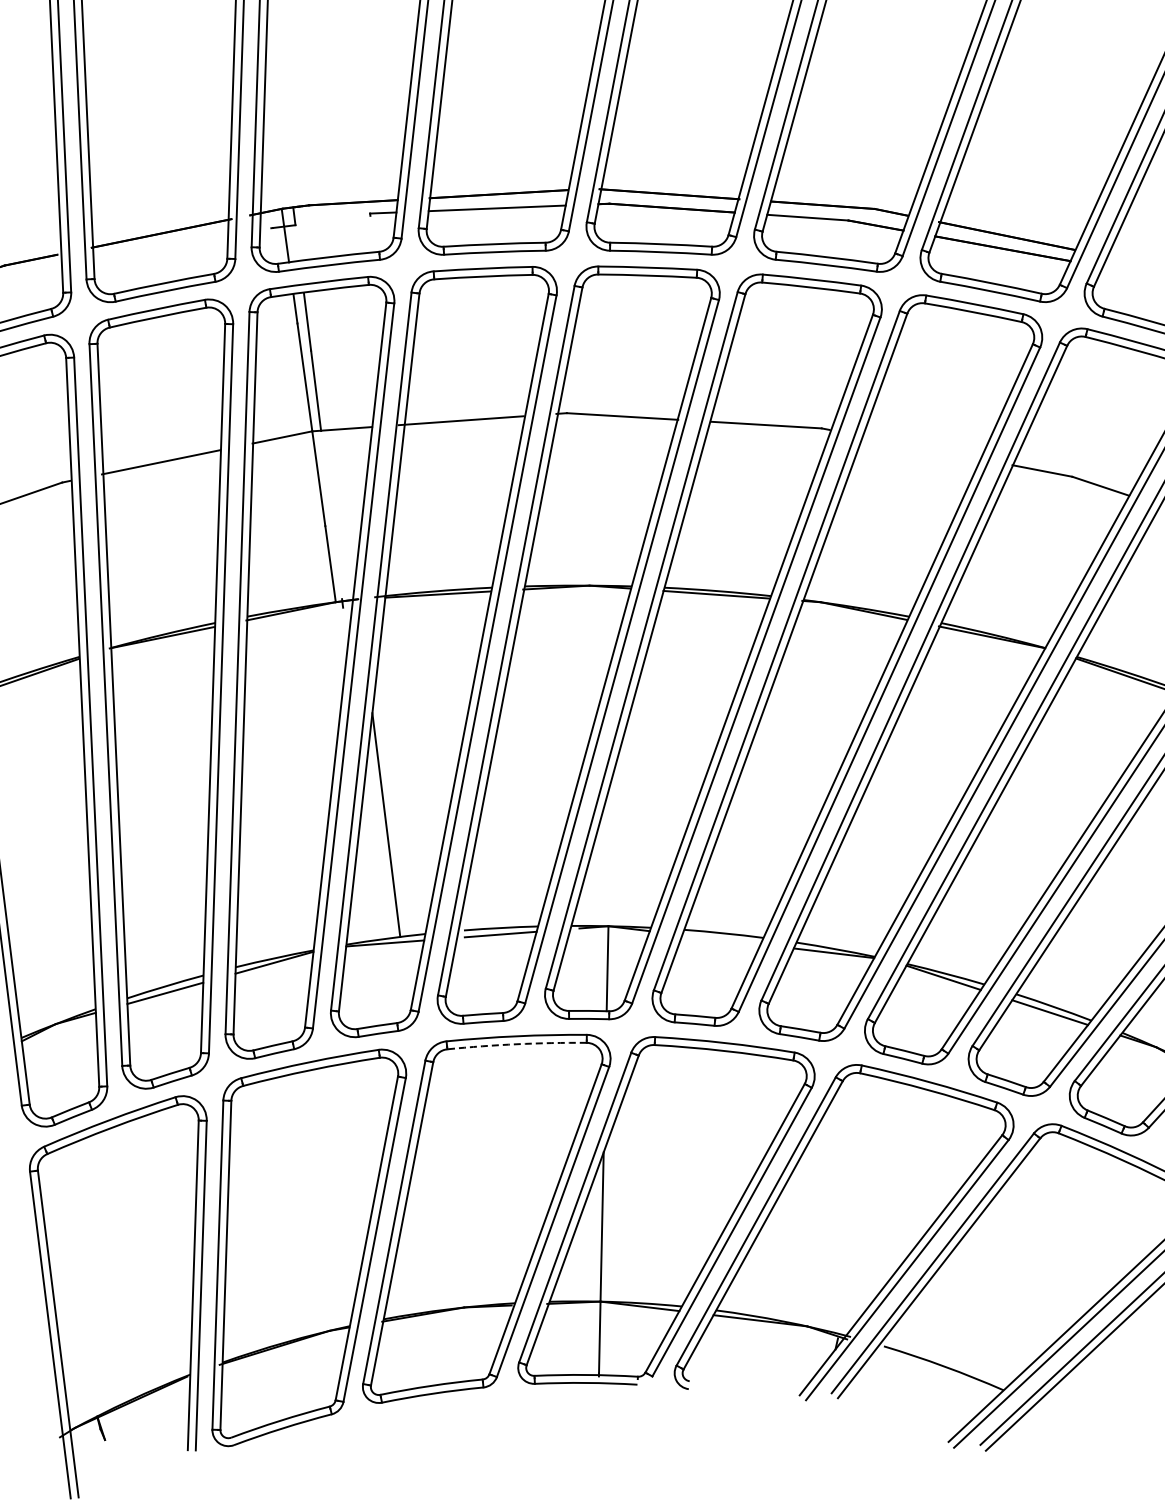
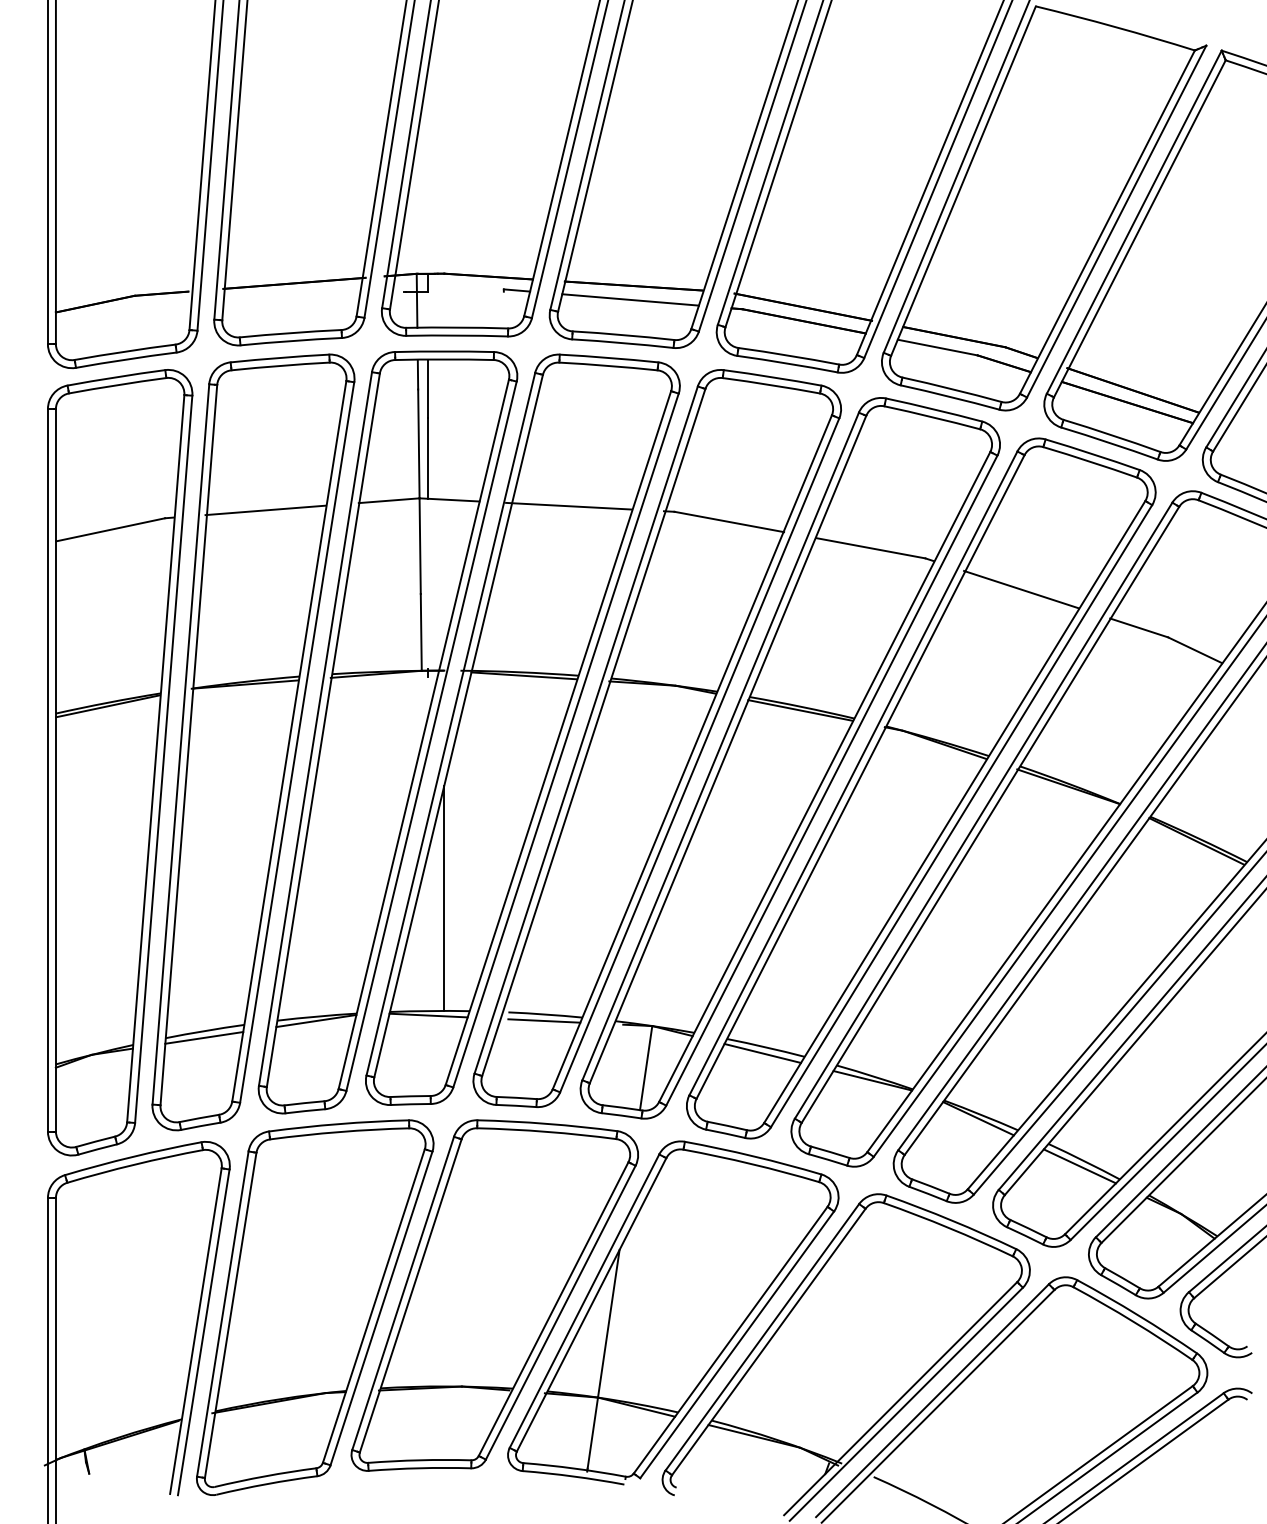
line: (920, 447) -> (1021, 589), added
line: (721, 938) -> (762, 1052), added
arc: (516, 1043) -> (546, 1131), dashed -> solid

